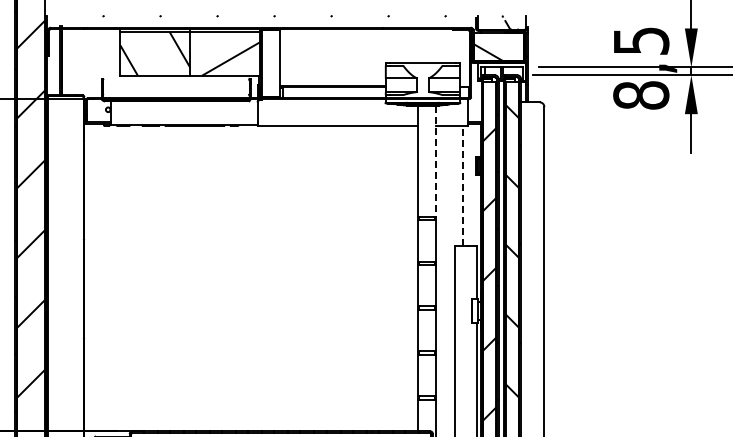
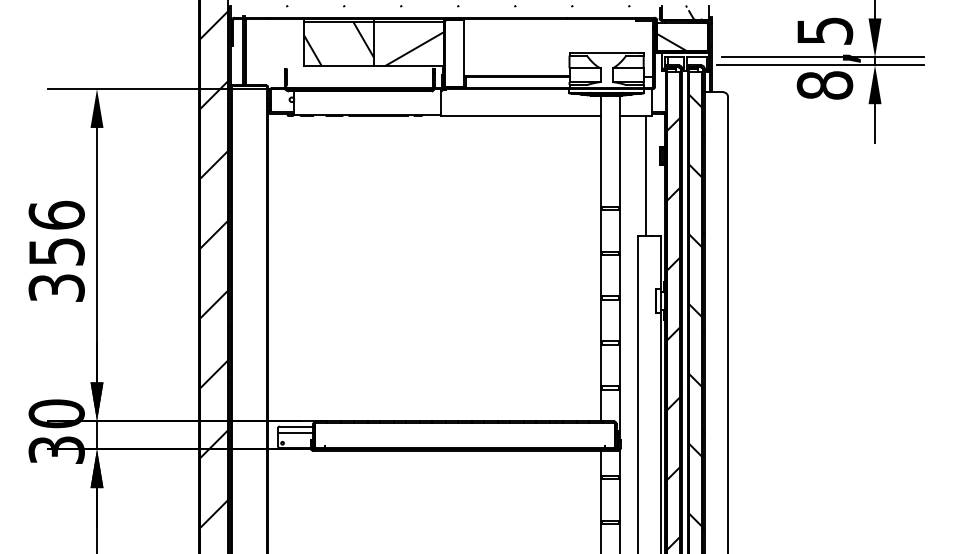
line: (435, 161) -> (619, 151), dashed -> solid
line: (462, 185) -> (646, 175), dashed -> solid

